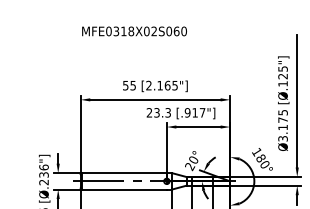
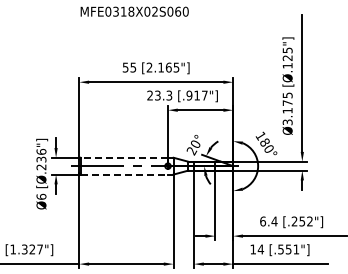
line: (124, 172) -> (124, 157), solid -> dashed
line: (124, 189) -> (124, 174), solid -> dashed

